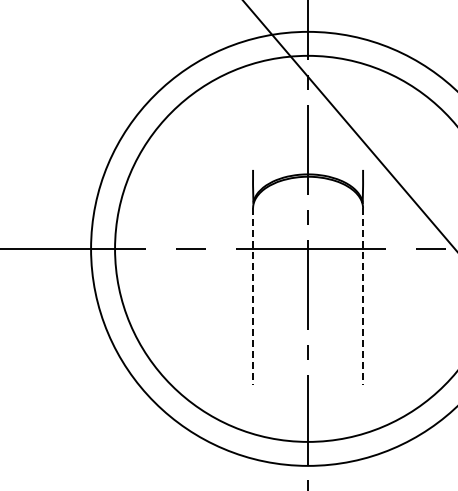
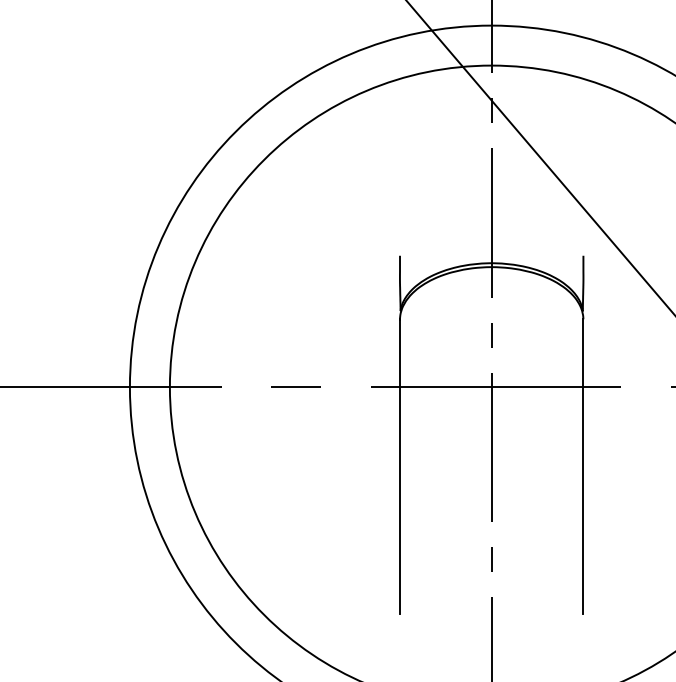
line: (253, 296) -> (400, 466), dashed -> solid
line: (363, 296) -> (584, 466), dashed -> solid

